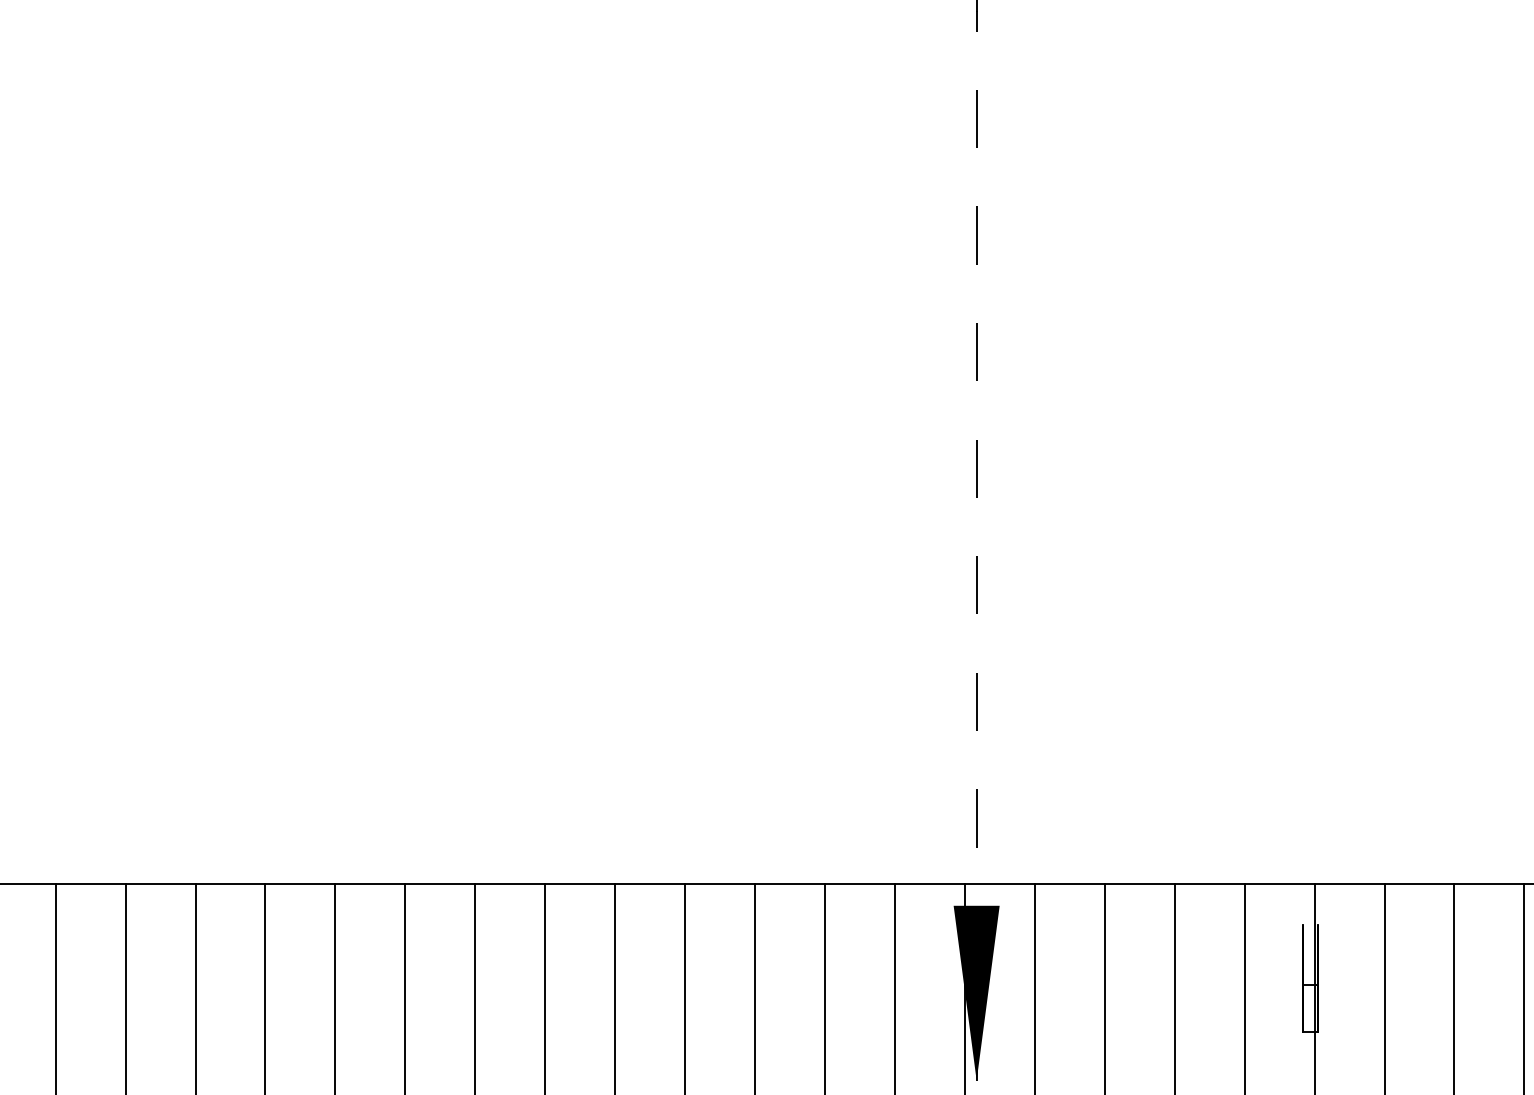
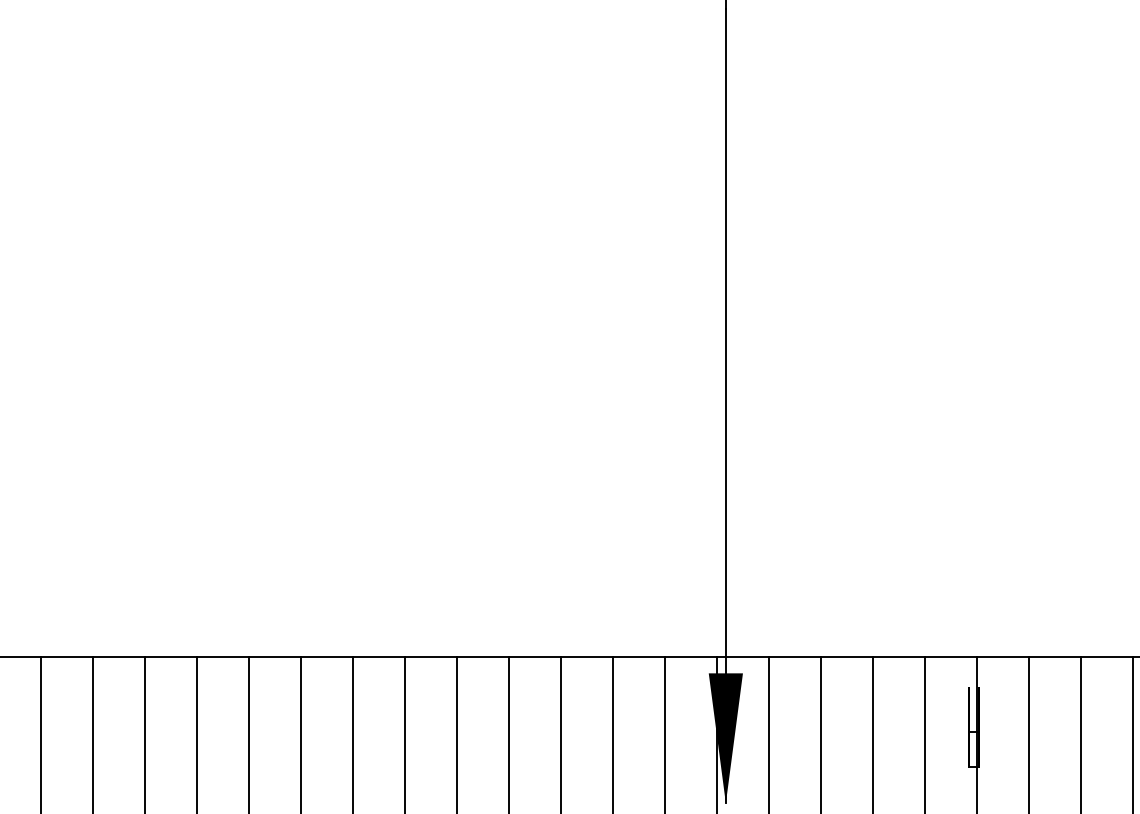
line: (976, 545) -> (725, 405), dashed -> solid

